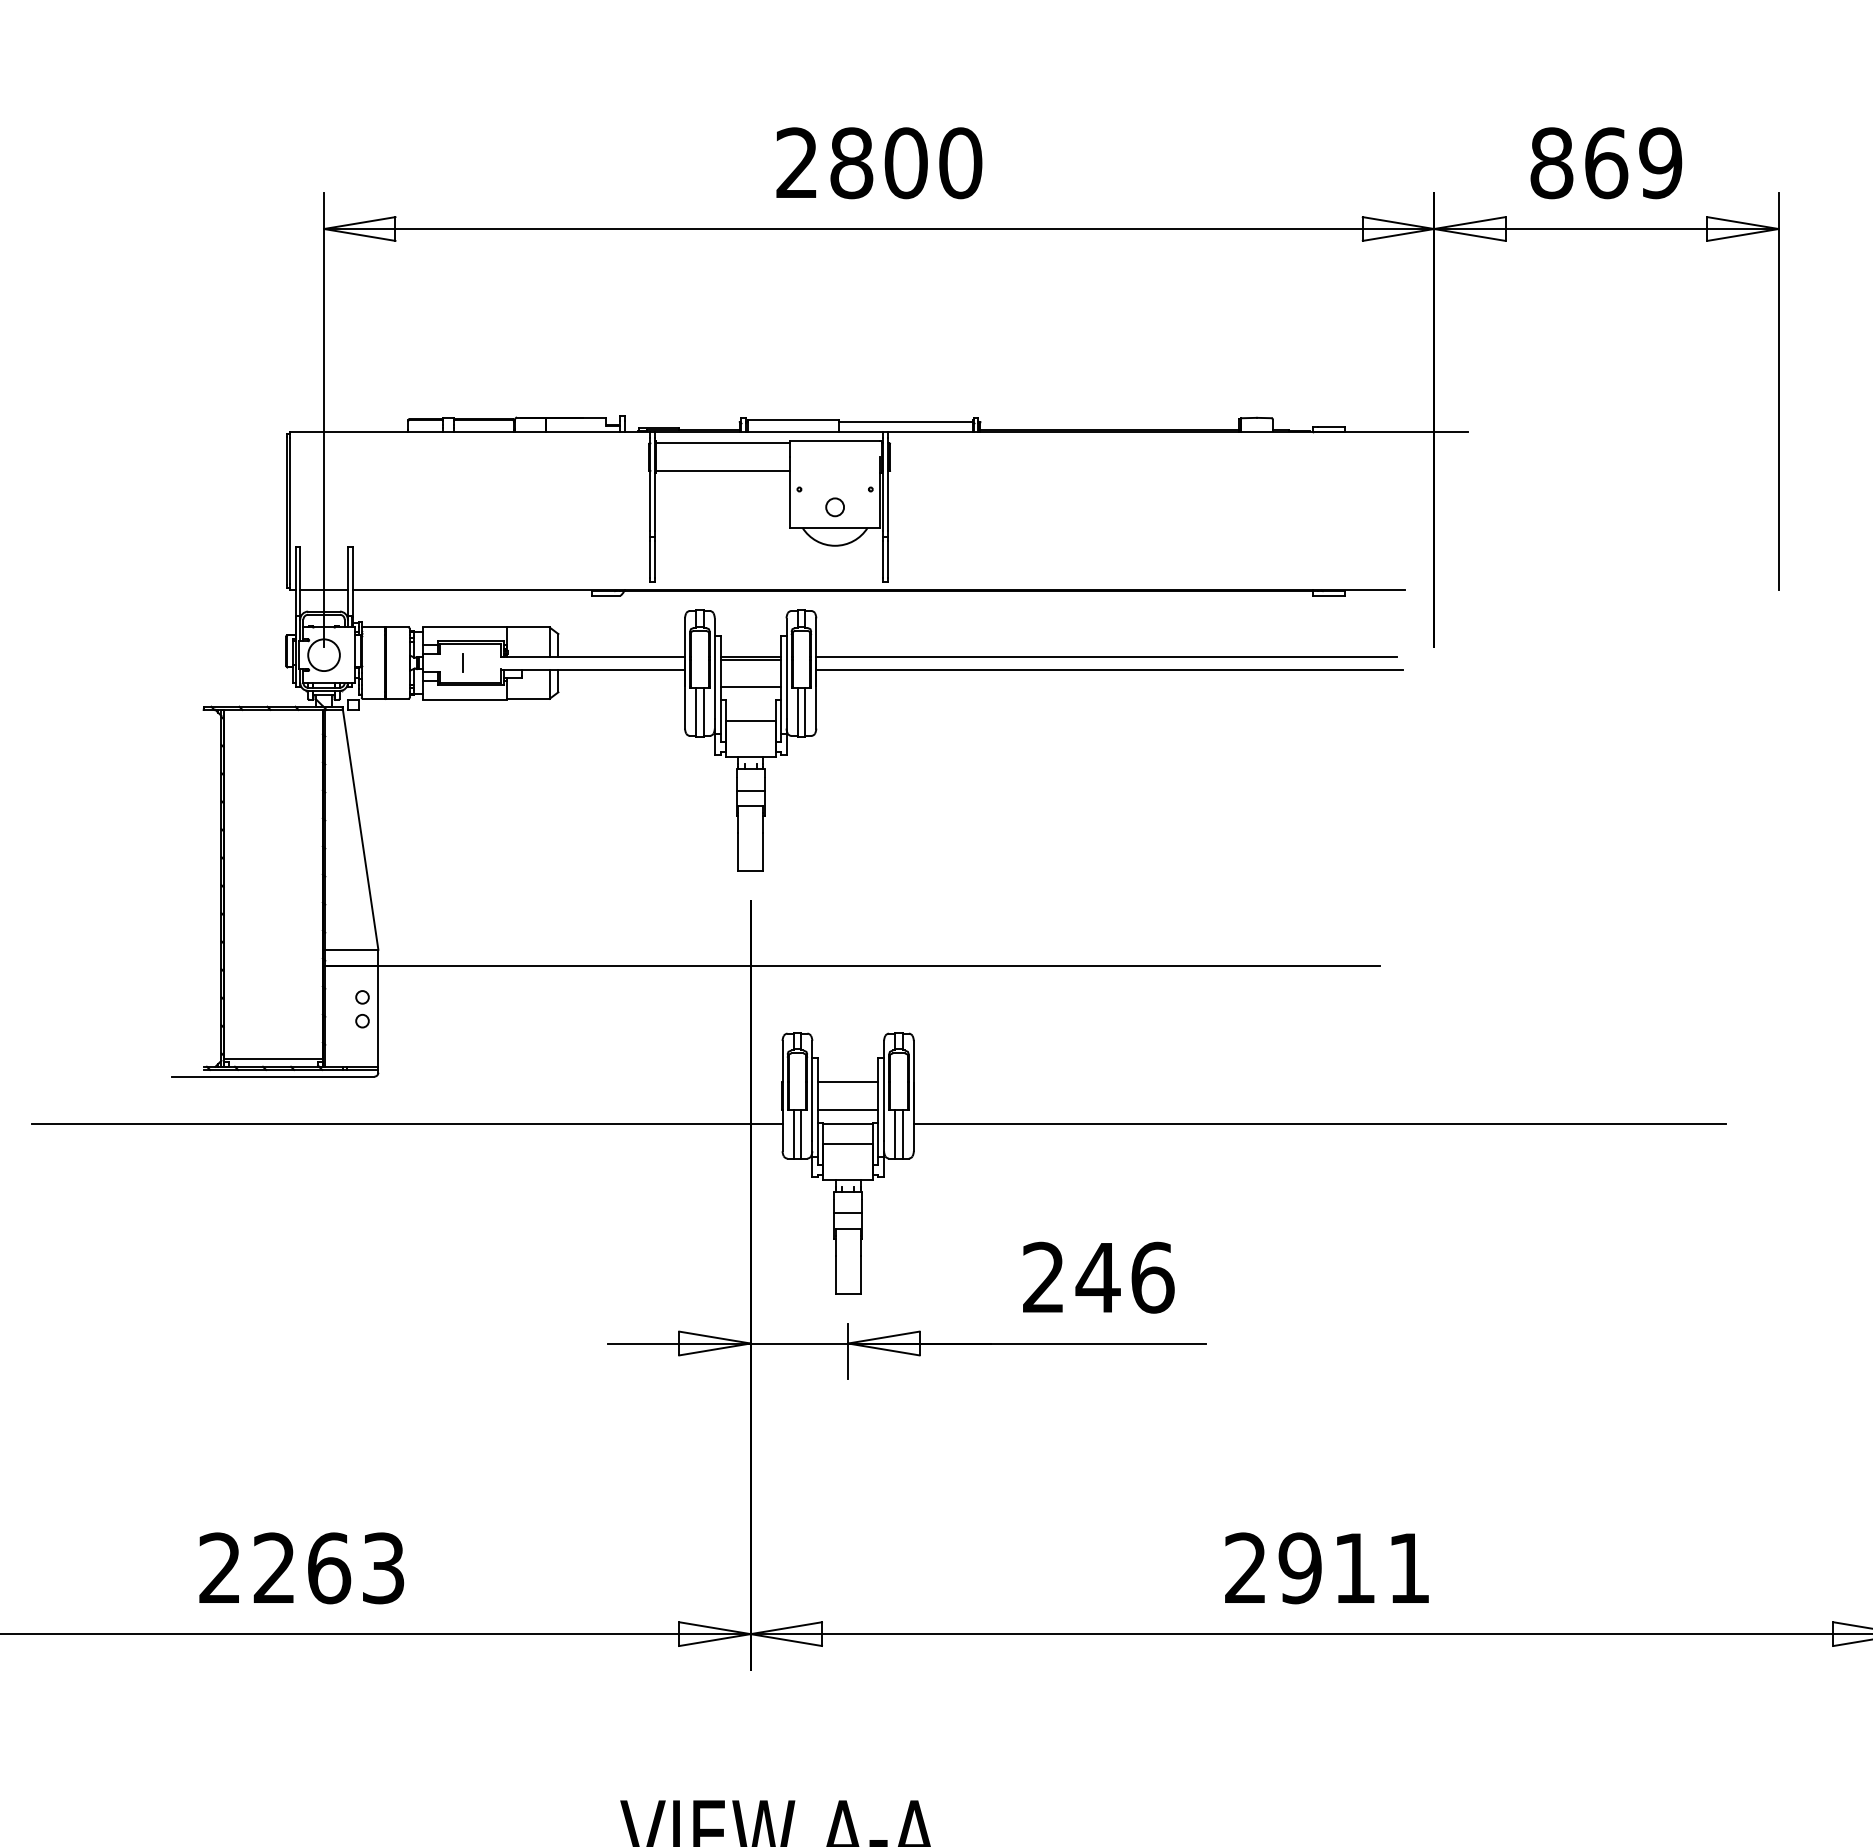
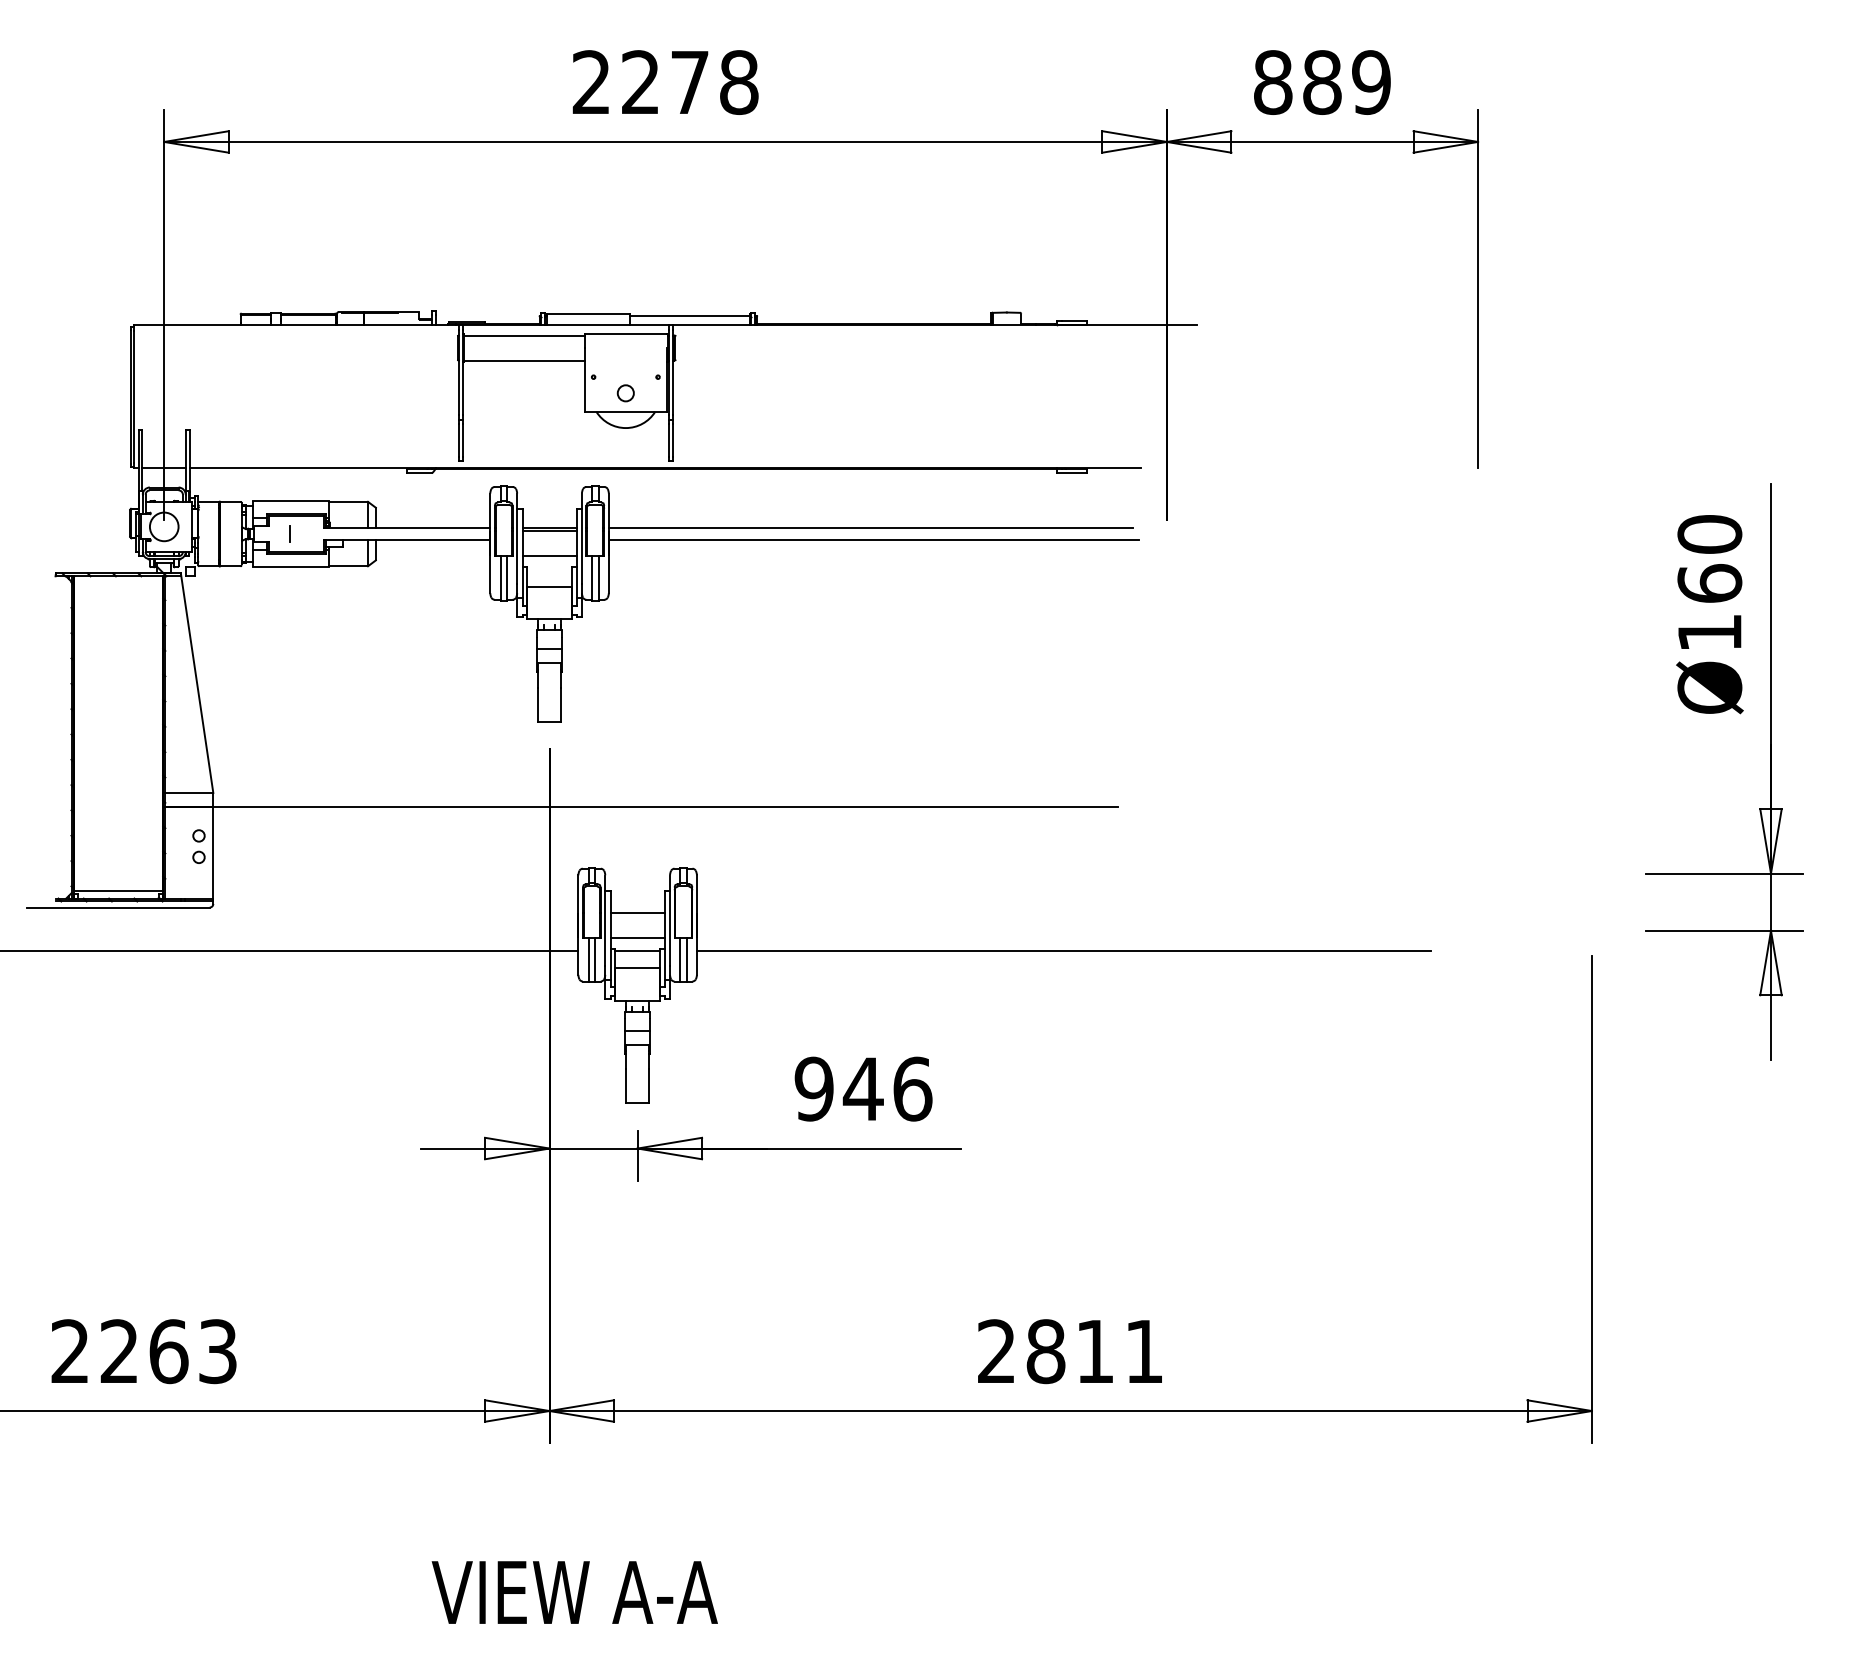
text: (905, 163) -> (689, 82), 2800 -> 2278
text: (1606, 163) -> (1322, 82), 869 -> 889
text: (1042, 1277) -> (813, 1088), 246 -> 946
text: (1299, 1568) -> (1045, 1351), 2911 -> 2811

